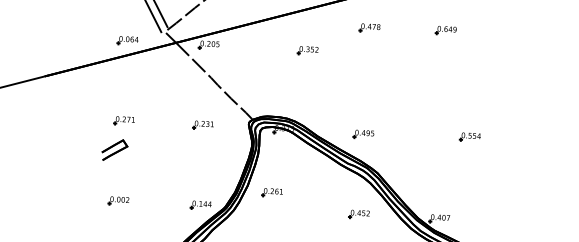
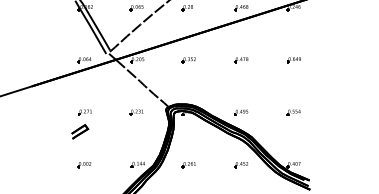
part: (369, 28) -> (241, 60), moved
part: (445, 31) -> (293, 60), moved
part: (307, 51) -> (188, 60), moved
part: (469, 137) -> (293, 112), moved
part: (271, 193) -> (188, 165), moved

